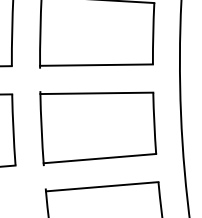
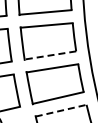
line: (94, 64) -> (49, 55), solid -> dashed
line: (103, 186) -> (61, 110), solid -> dashed

